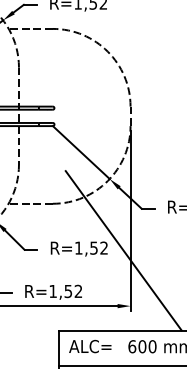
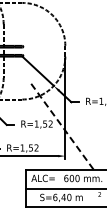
line: (123, 250) -> (61, 125), solid -> dashed

